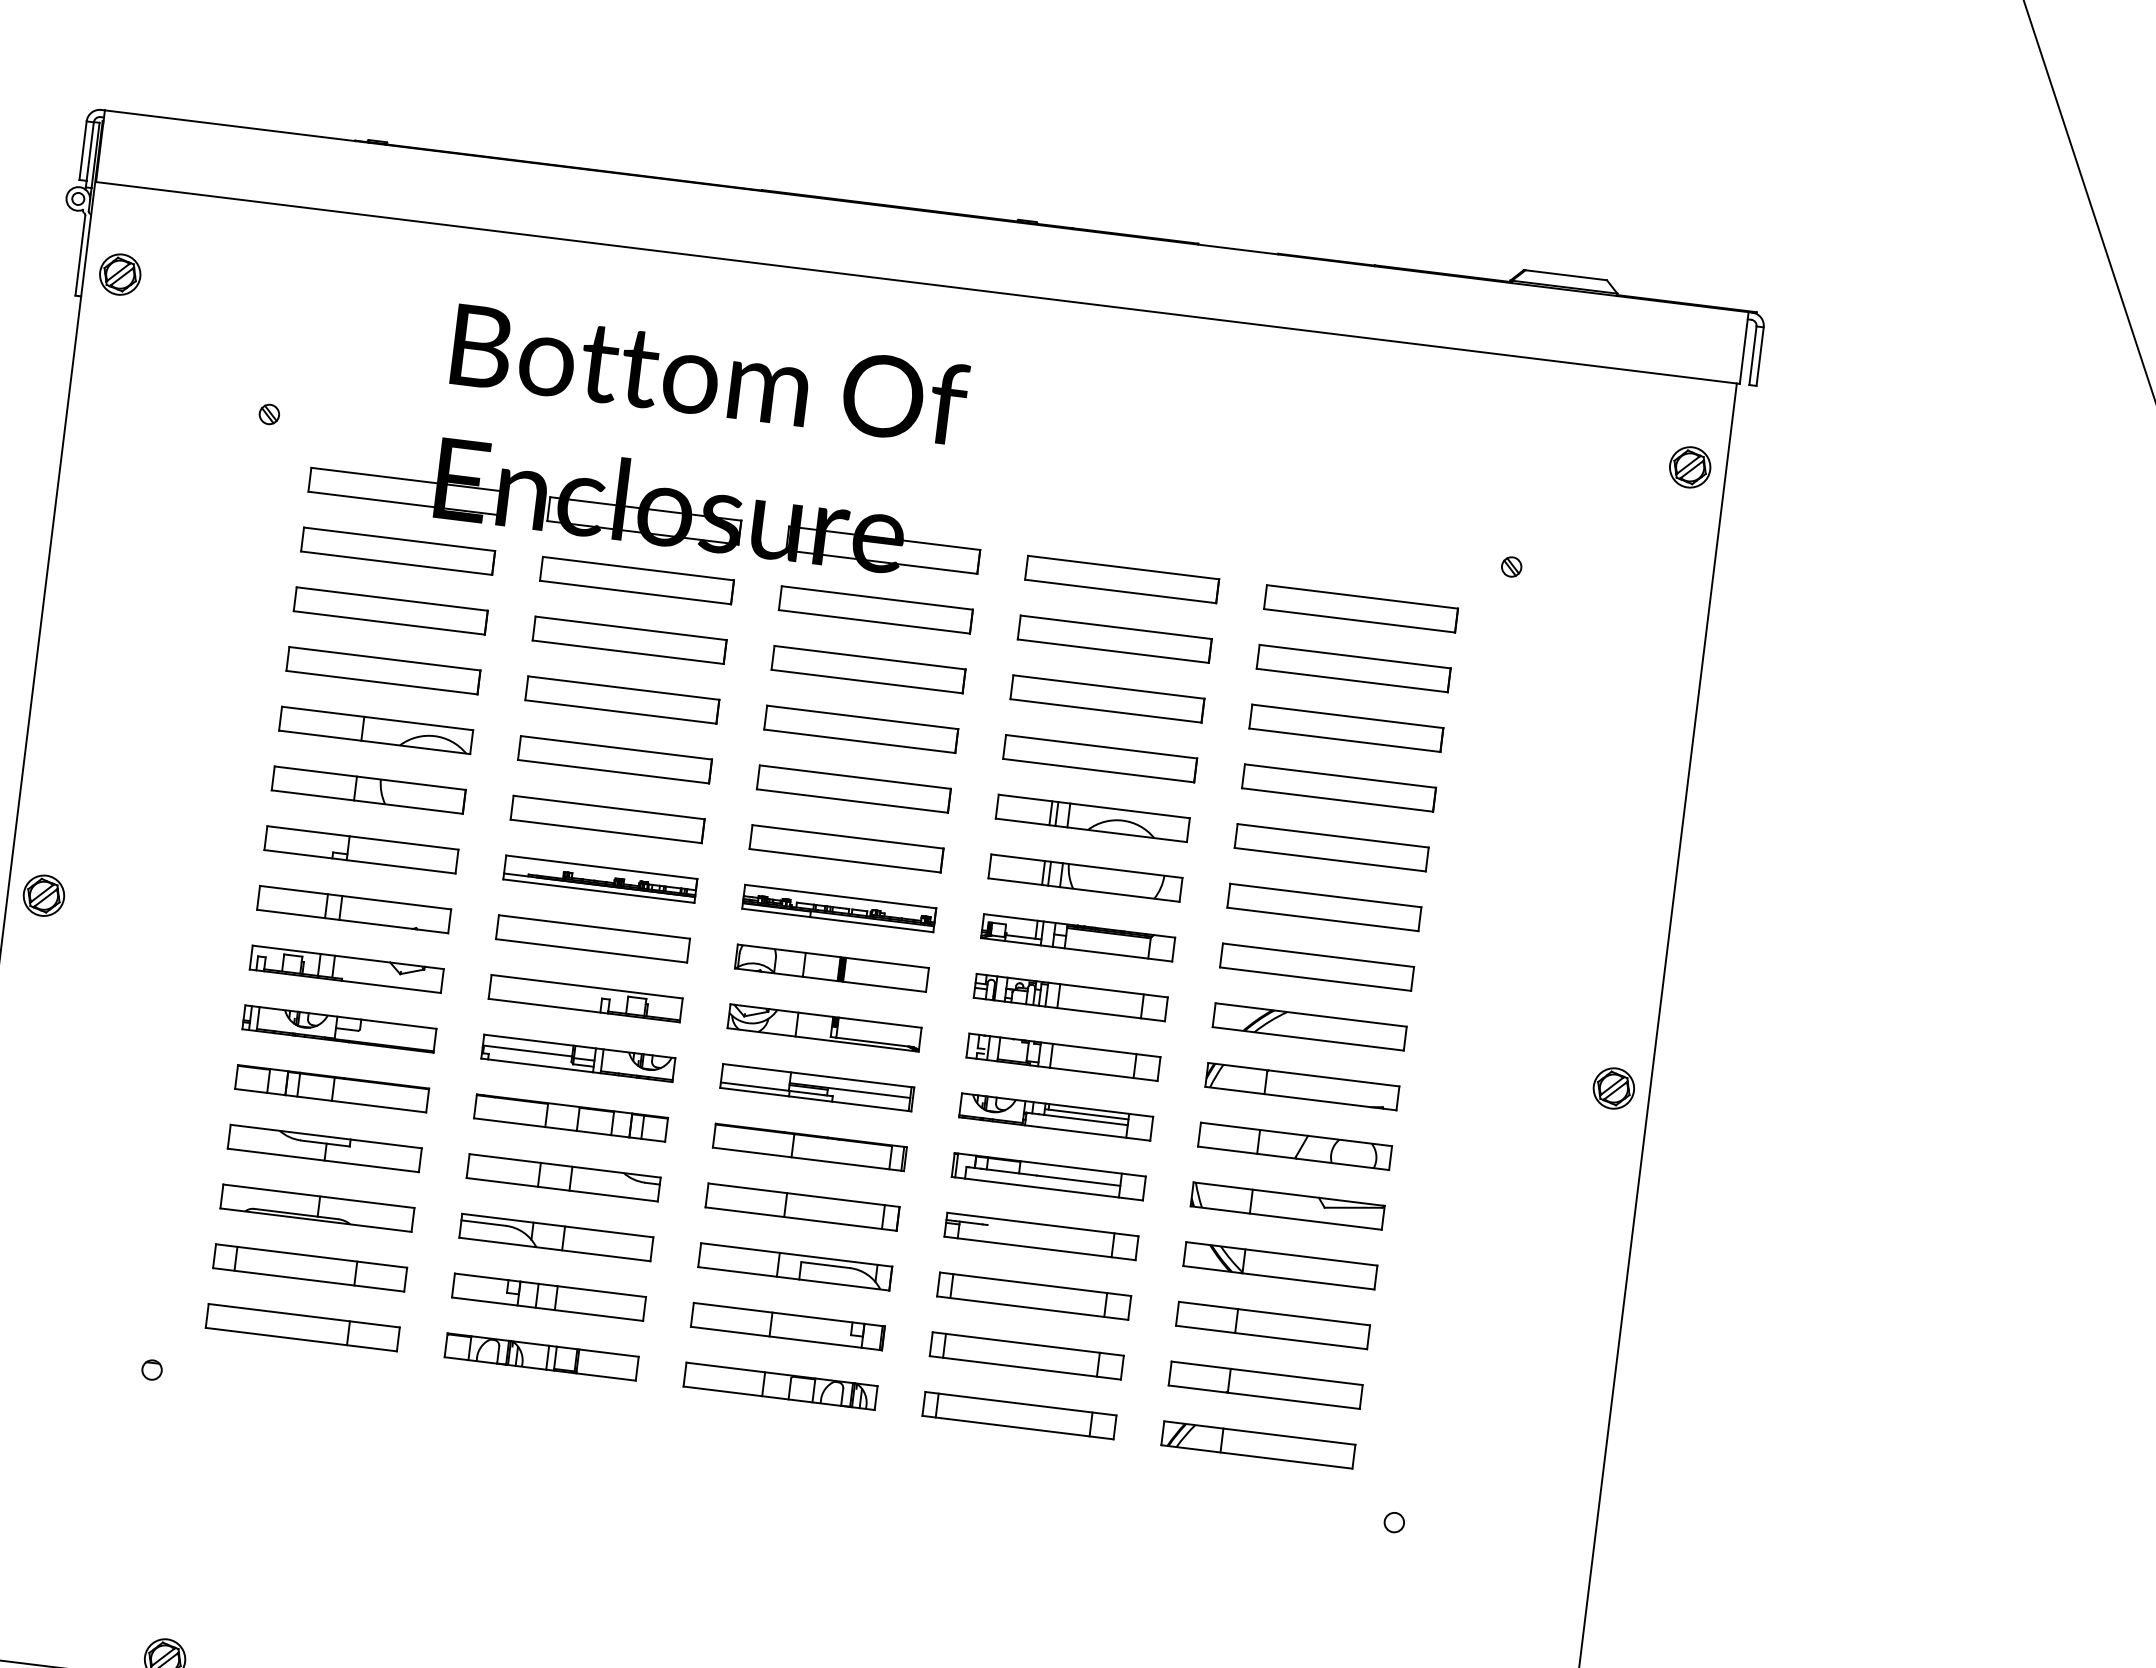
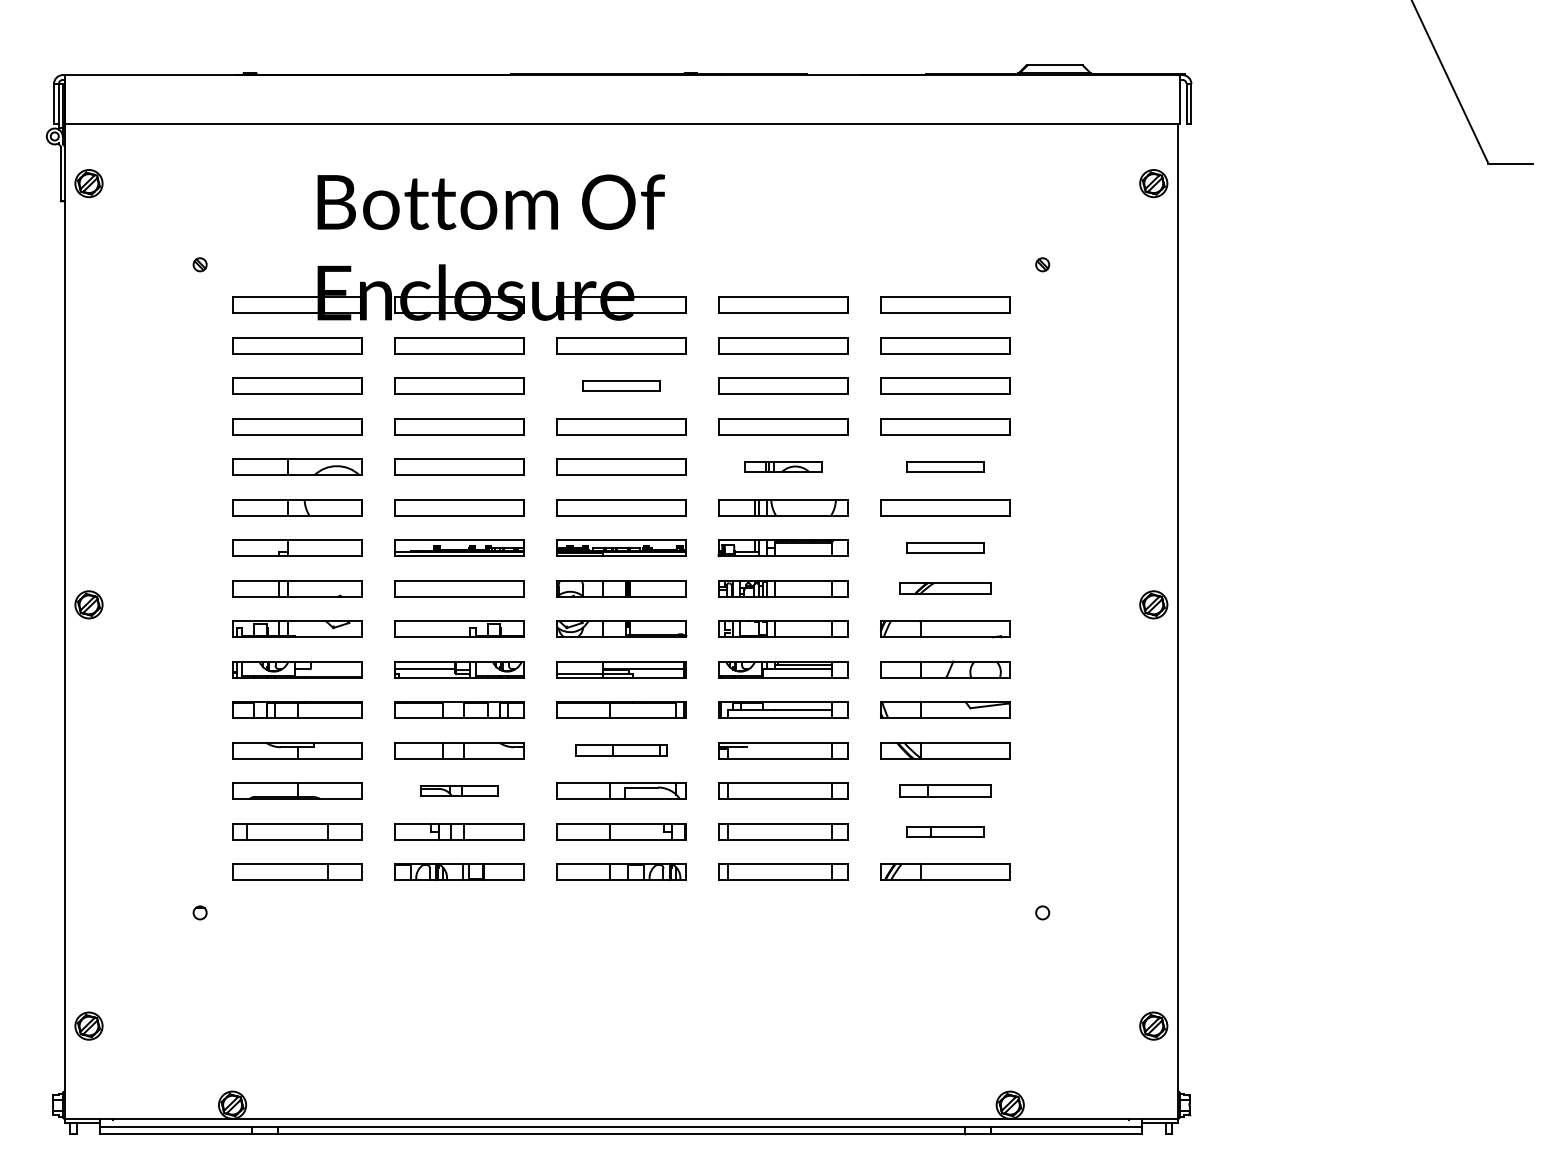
part: (868, 668) -> (621, 385), size x0.6
part: (1093, 817) -> (783, 466), size x0.6
part: (1331, 846) -> (945, 466), size x0.6
part: (1317, 966) -> (945, 547), size x0.6
part: (1309, 1026) -> (945, 588), size x0.7
part: (802, 1206) -> (621, 750), size x0.7
part: (556, 1236) -> (459, 790), size x0.6
part: (1273, 1324) -> (945, 790), size x0.7
part: (1265, 1384) -> (945, 831), size x0.6

